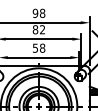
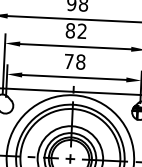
text: (35, 47) -> (69, 60), 58 -> 78

